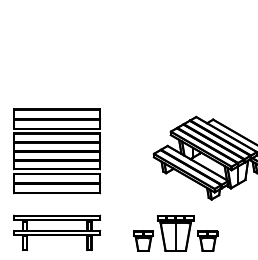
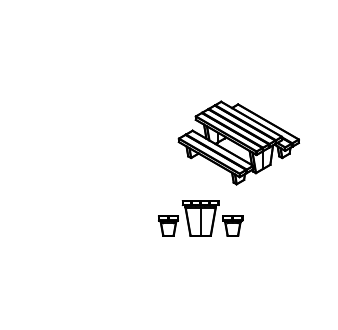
part: (56, 150) -> (81, 135), removed
part: (56, 232) -> (81, 217), removed

